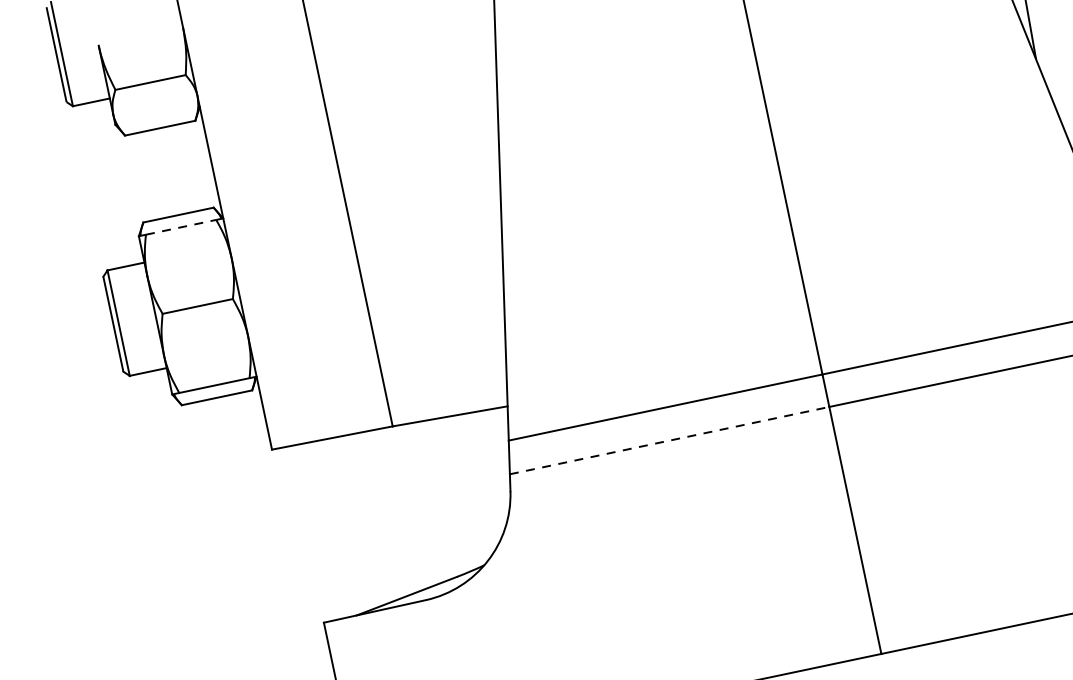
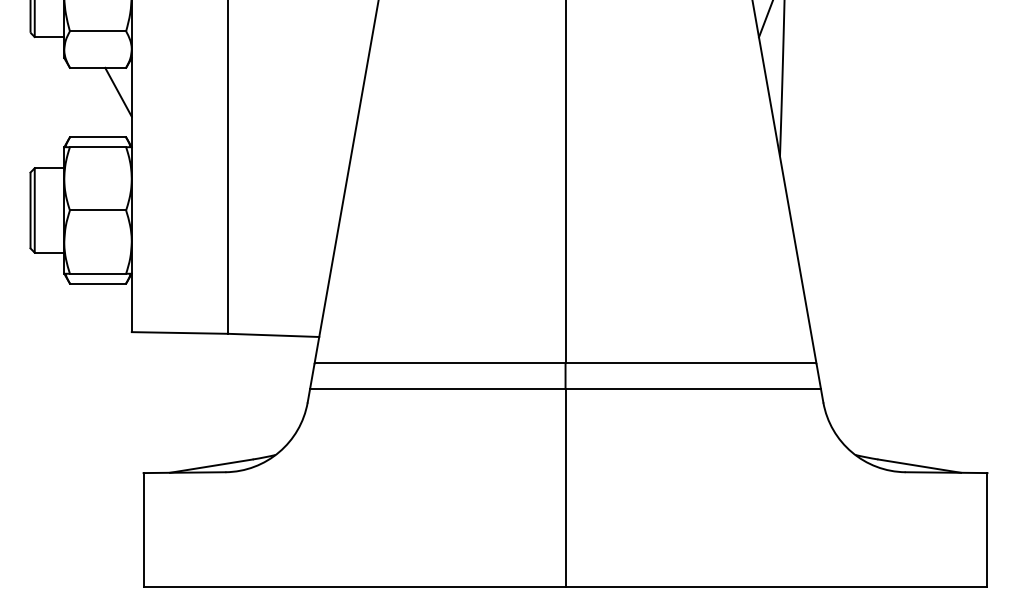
line: (191, 152) -> (118, 91), added
line: (181, 227) -> (98, 147), dashed -> solid
line: (669, 440) -> (437, 389), dashed -> solid

